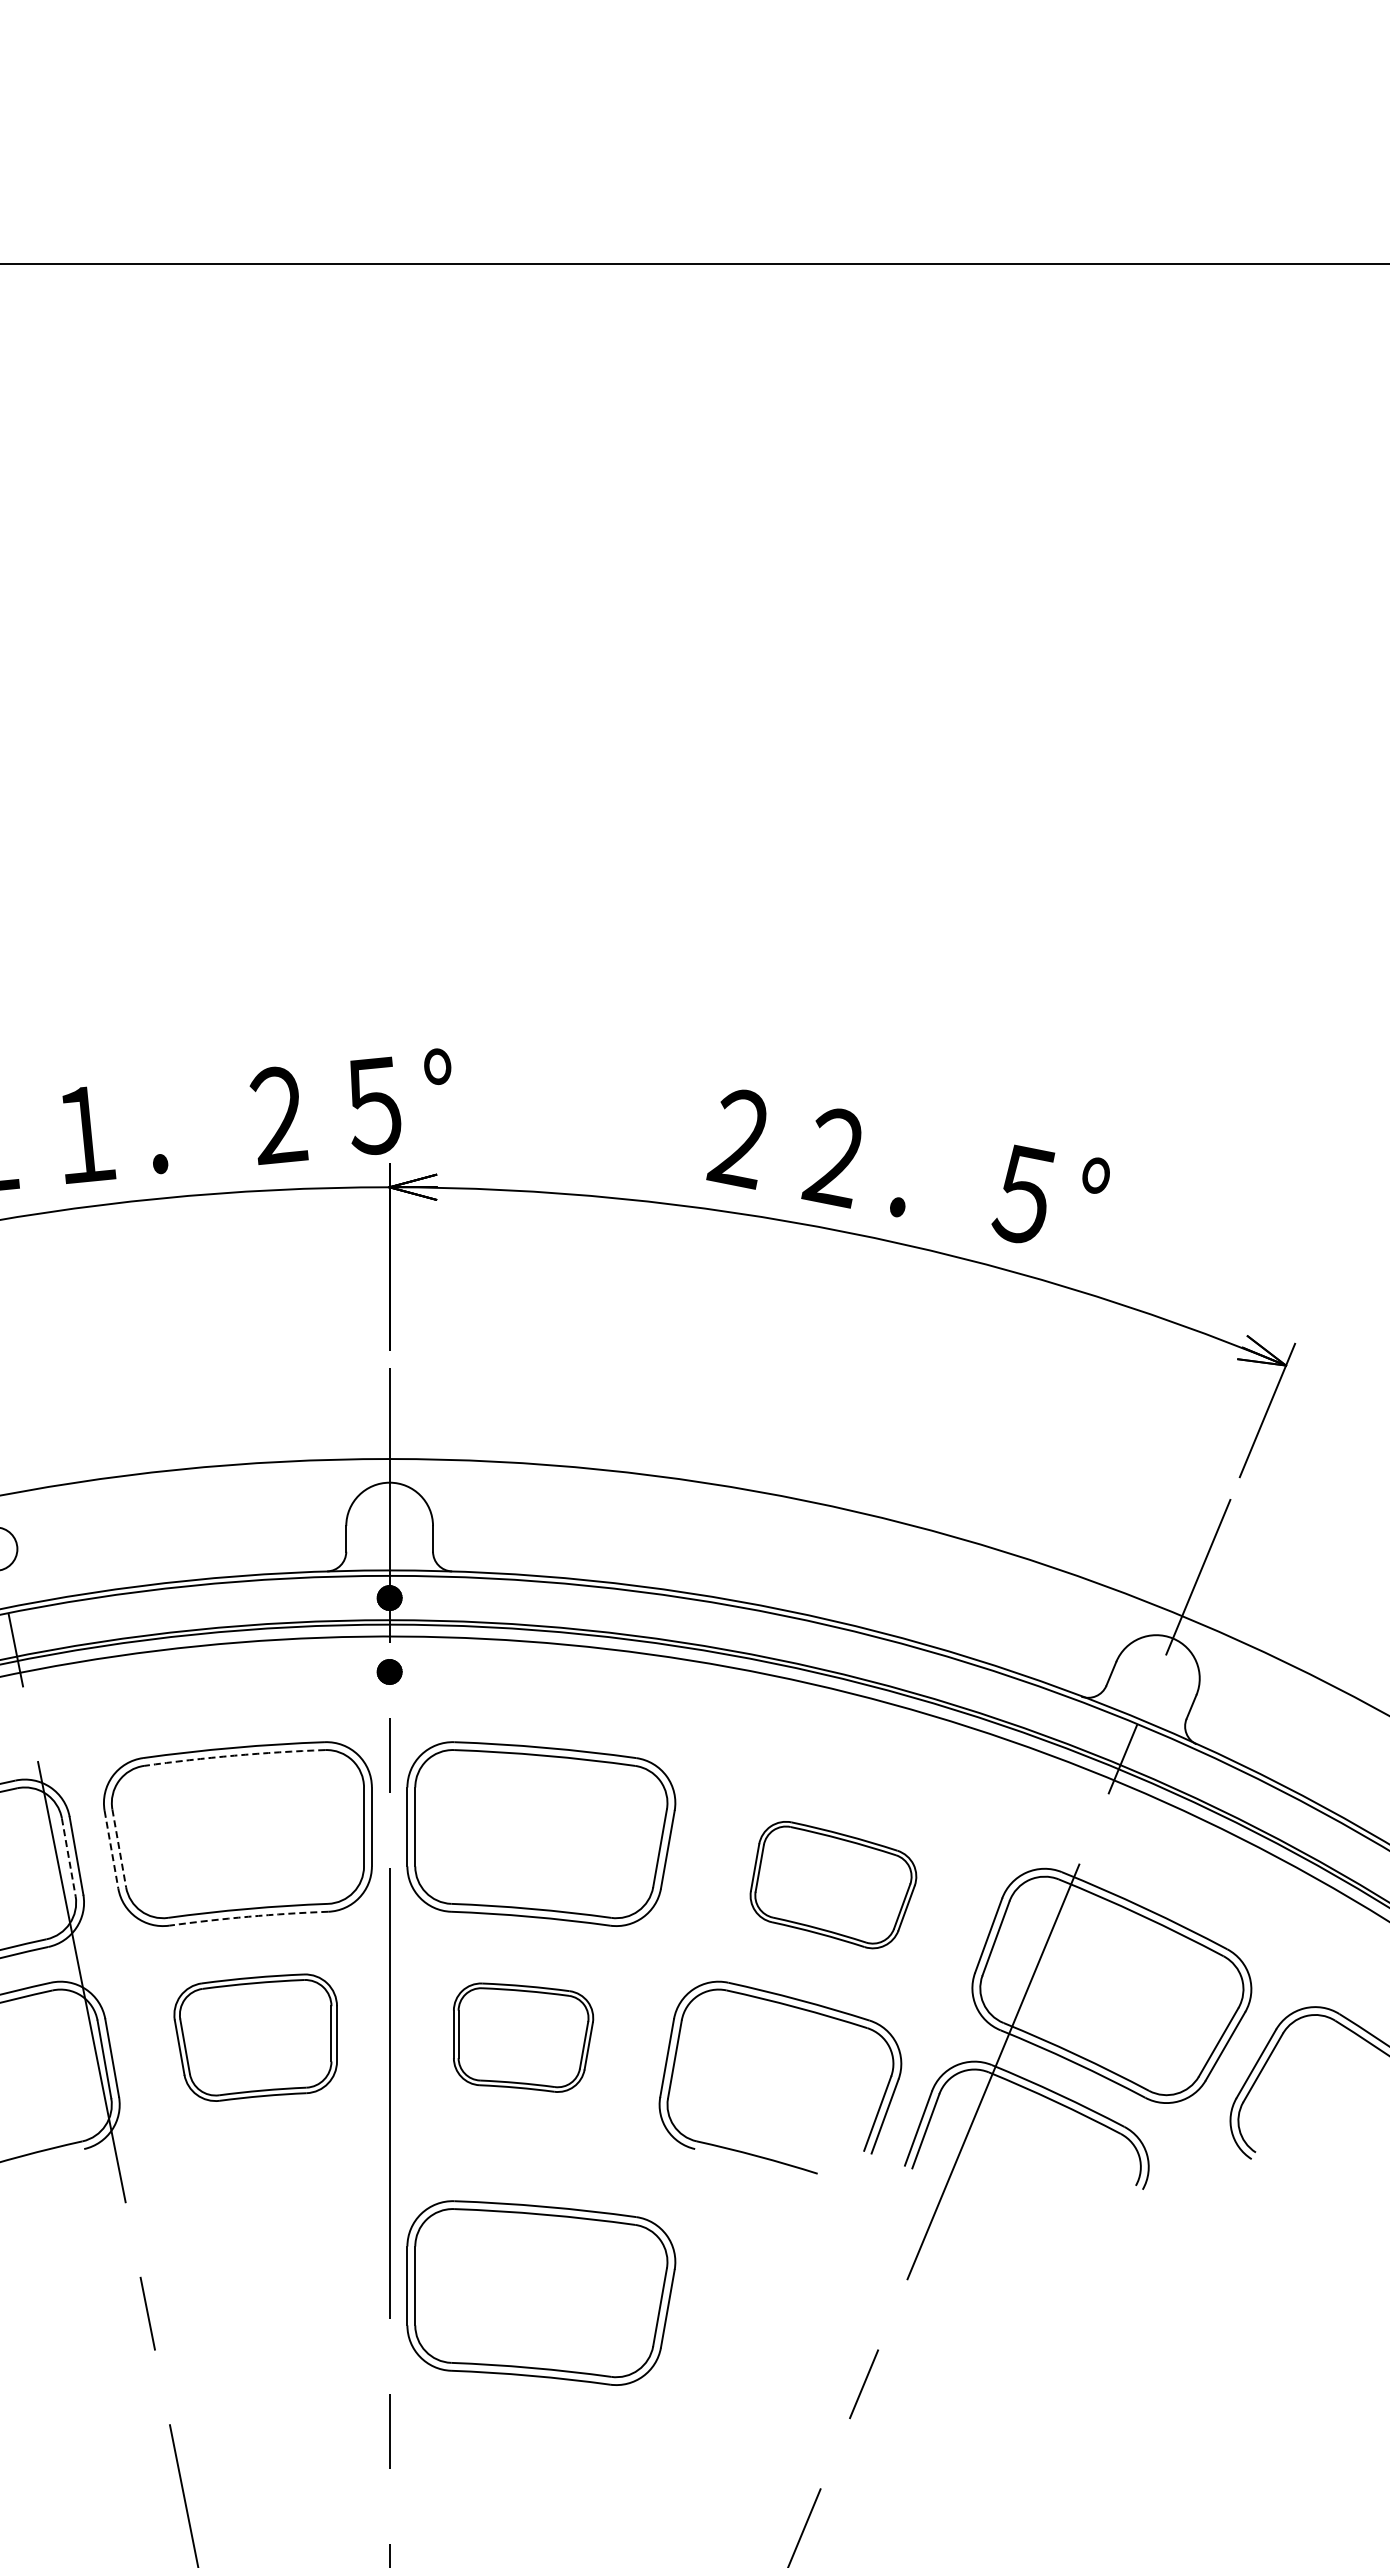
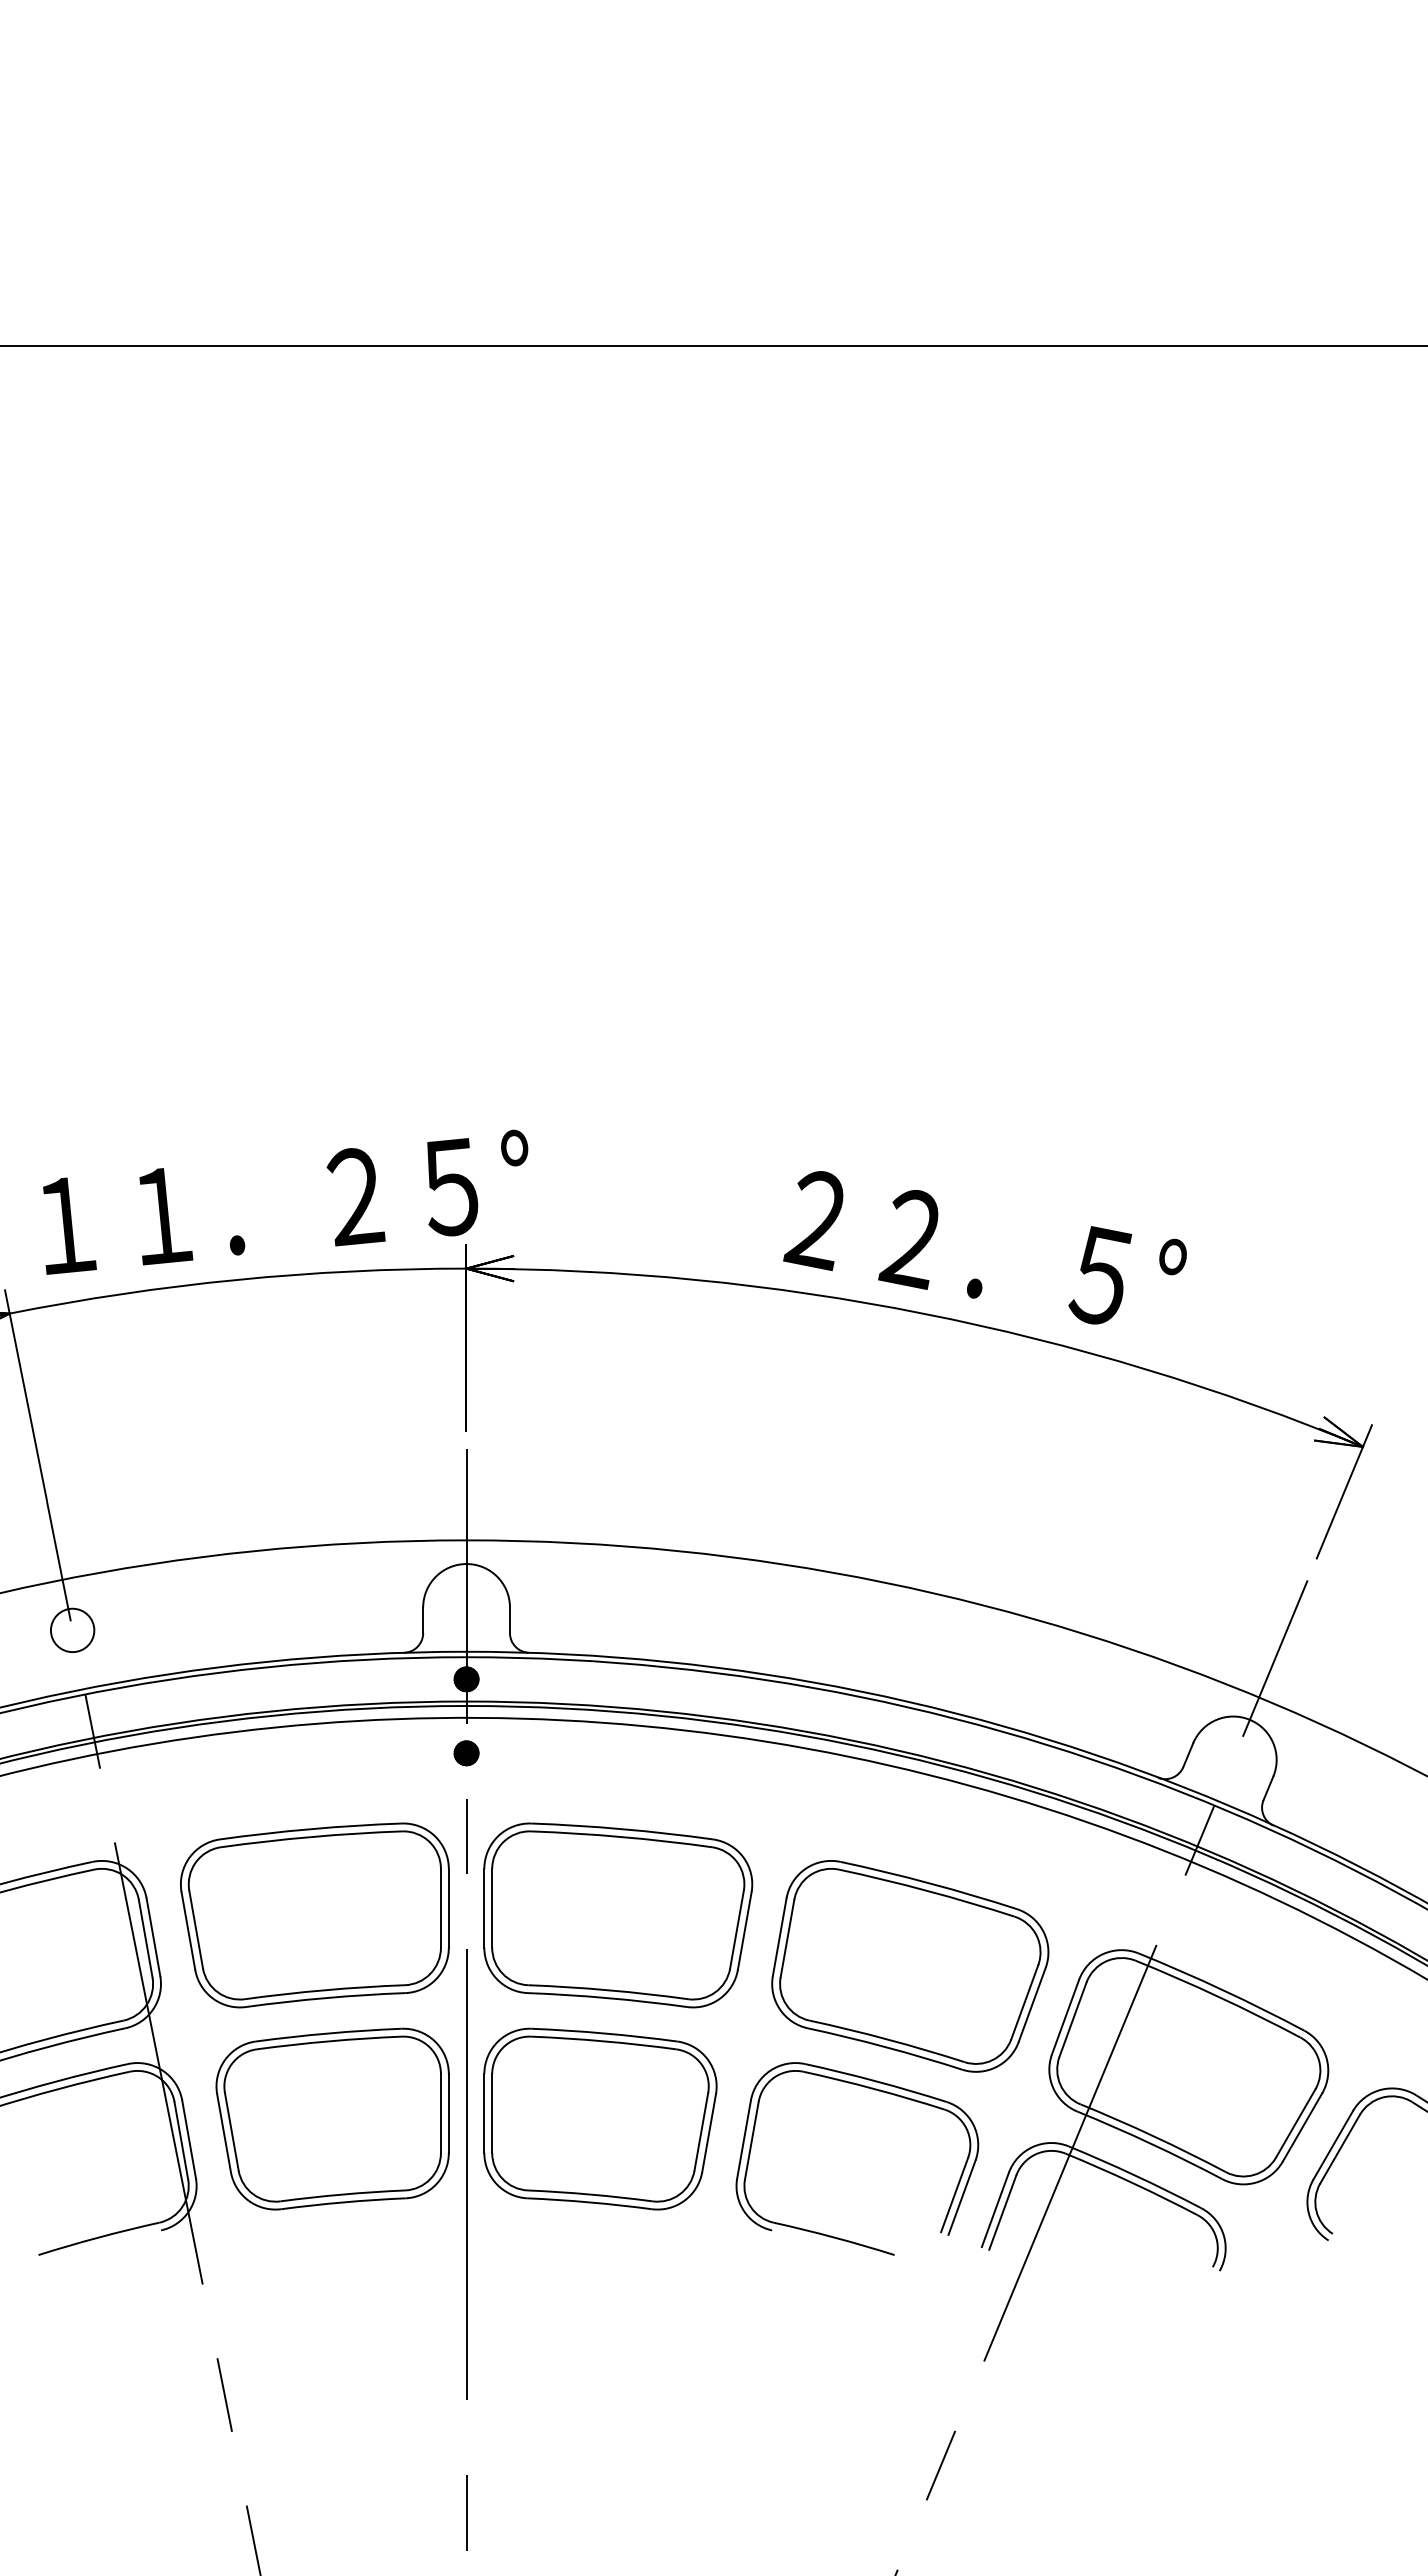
arc: (234, 1756) -> (311, 1837), dashed -> solid
line: (119, 1849) -> (196, 1930), dashed -> solid
line: (111, 1850) -> (188, 1931), dashed -> solid
line: (68, 1858) -> (145, 1939), dashed -> solid
part: (833, 1885) -> (910, 1966), size x1.67
arc: (248, 1917) -> (325, 1998), dashed -> solid
part: (255, 2037) -> (332, 2118), size x1.43
part: (523, 2037) -> (600, 2118), size x1.67
part: (541, 2293) -> (618, 2374), removed

